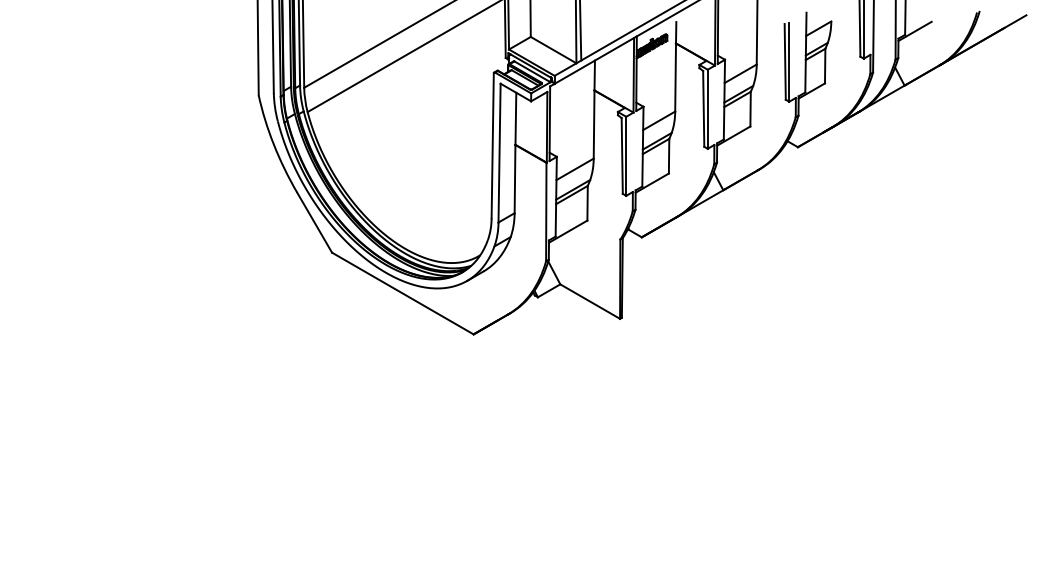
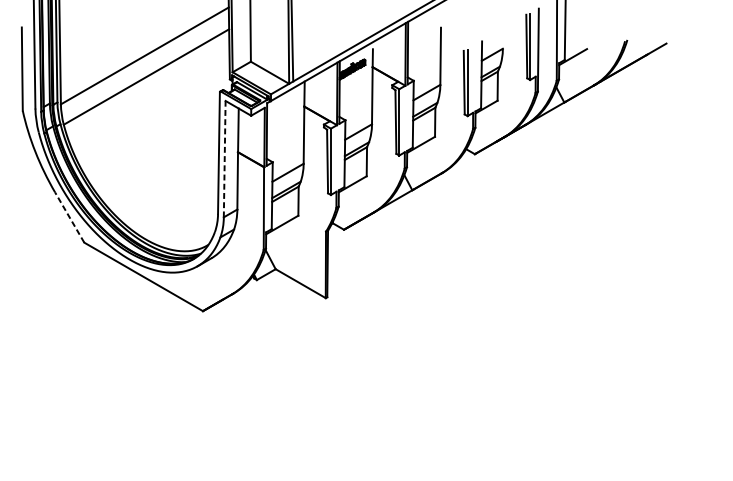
line: (499, 152) -> (224, 158), solid -> dashed
line: (314, 222) -> (69, 217), solid -> dashed

